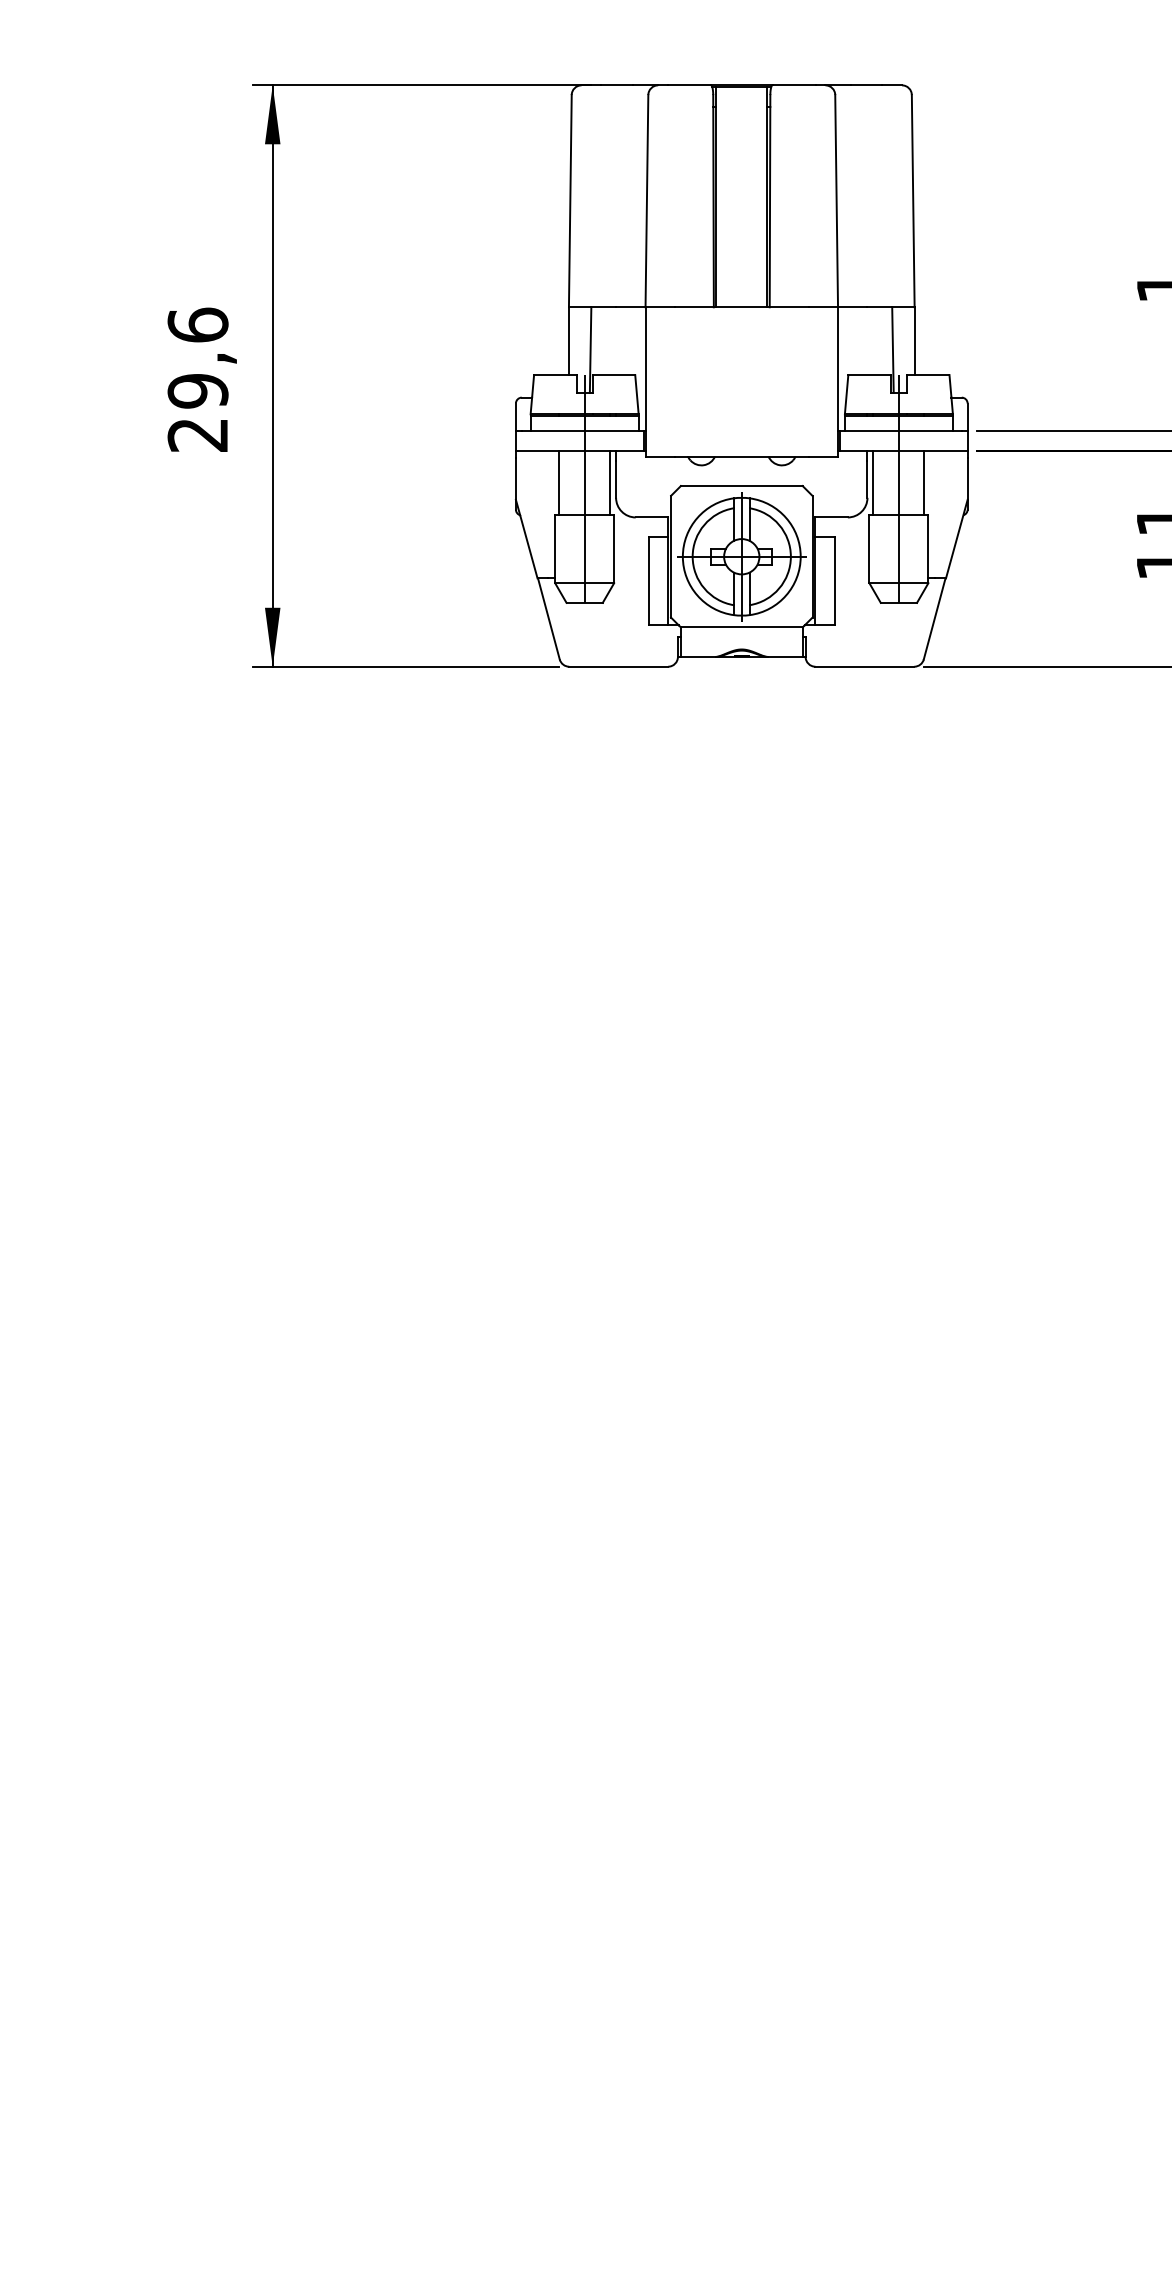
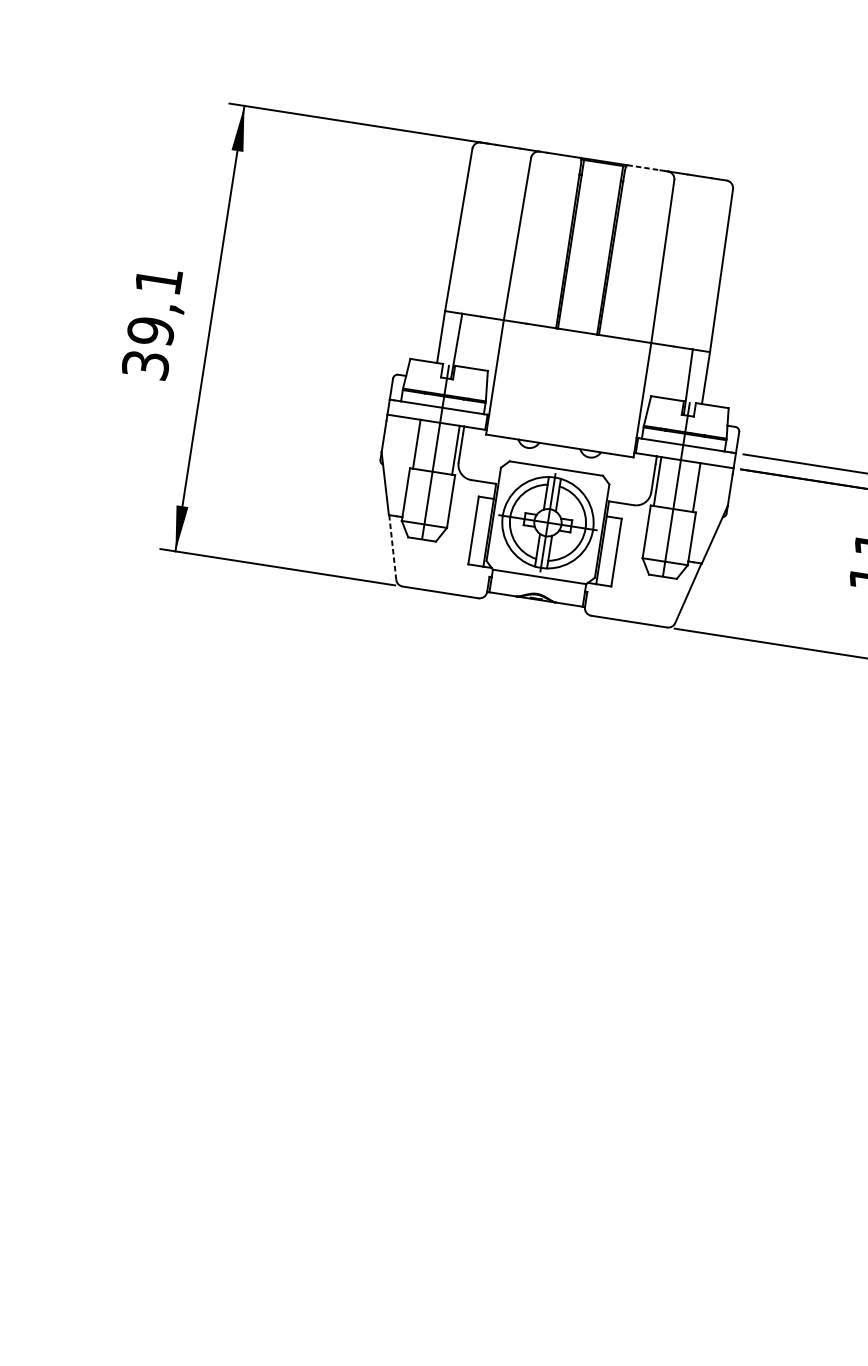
line: (794, 85) -> (644, 167), solid -> dashed
text: (197, 379) -> (151, 322), 29,6 -> 39,1
line: (548, 618) -> (392, 547), solid -> dashed

